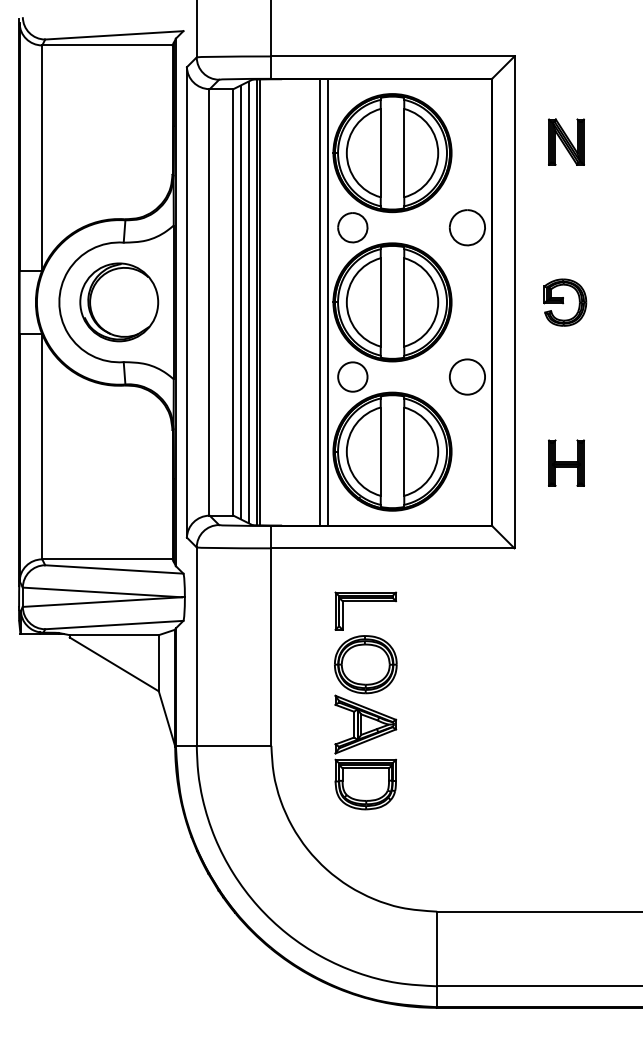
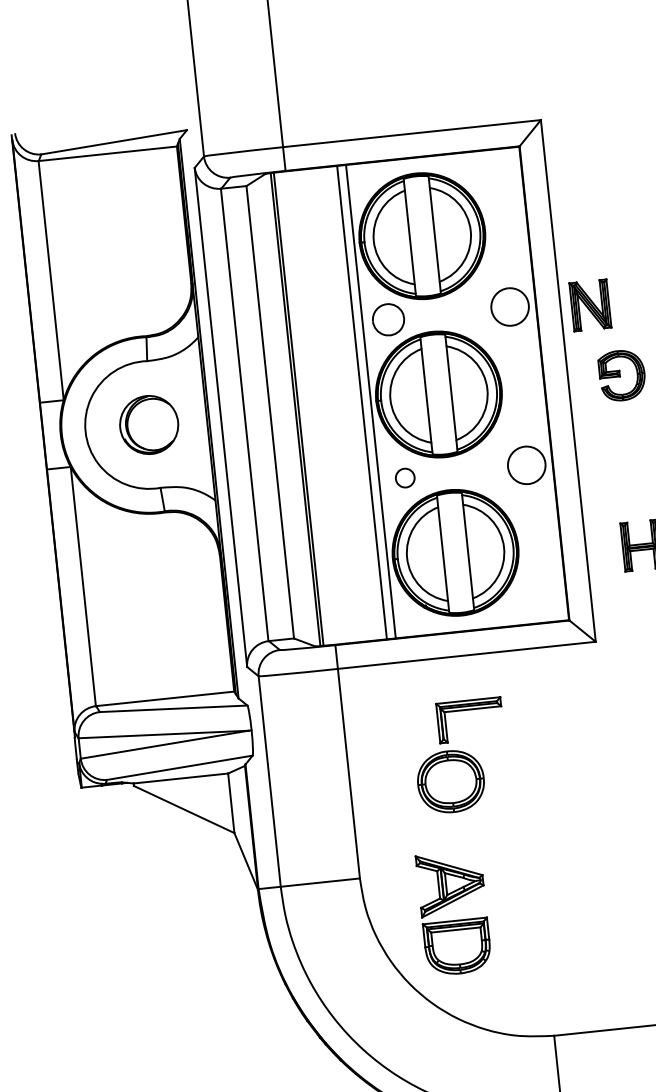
part: (566, 141) -> (590, 304), moved
part: (119, 302) -> (149, 425), size x0.7
line: (240, 302) -> (277, 411), removed
line: (248, 302) -> (286, 410), removed
circle: (352, 376) -> (404, 477), size x0.6
part: (365, 601) -> (468, 709), moved
part: (365, 759) -> (454, 920), moved

